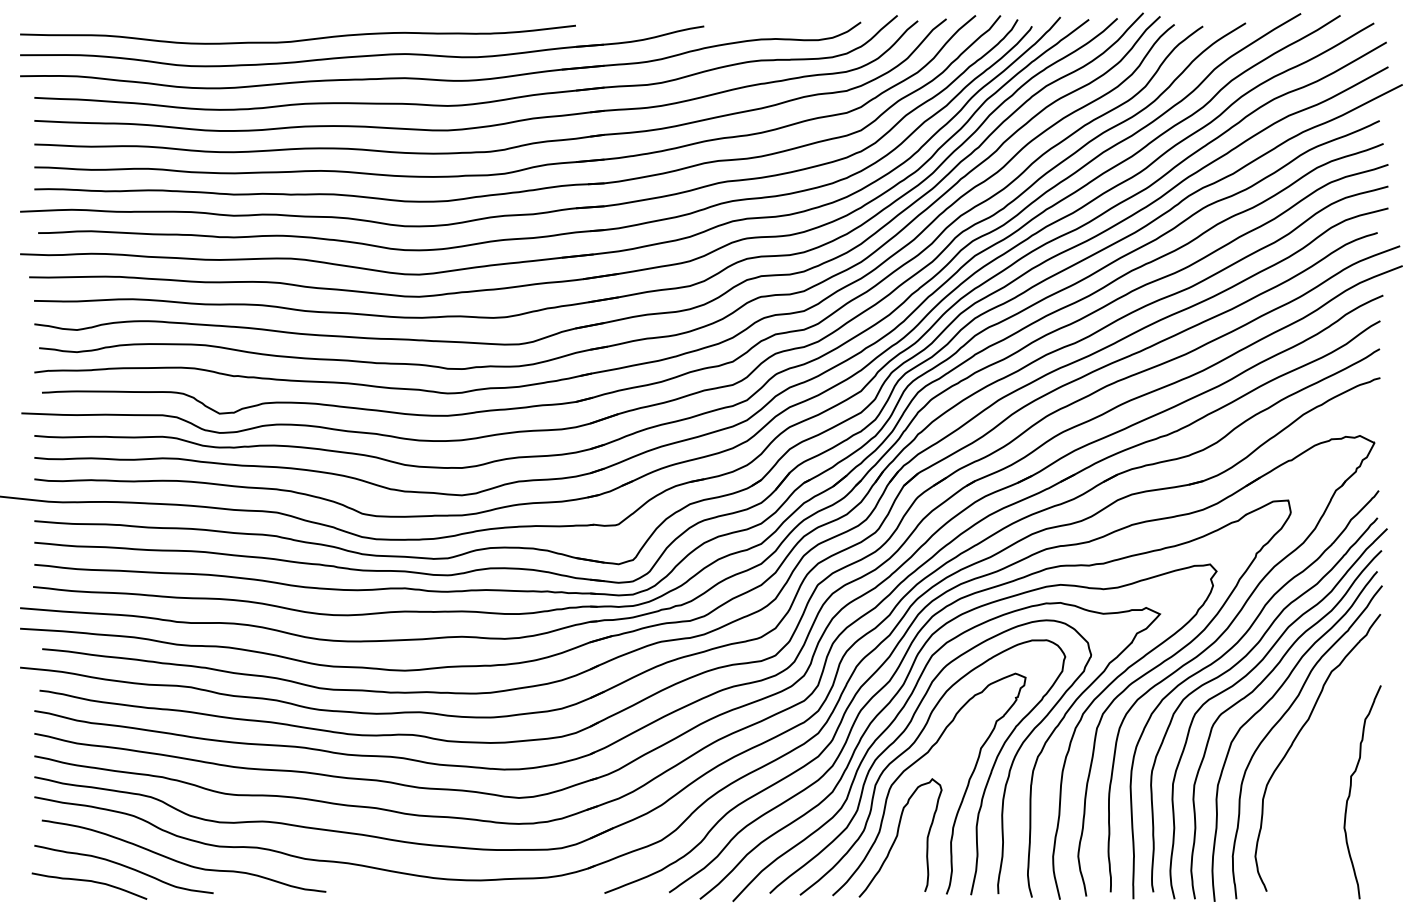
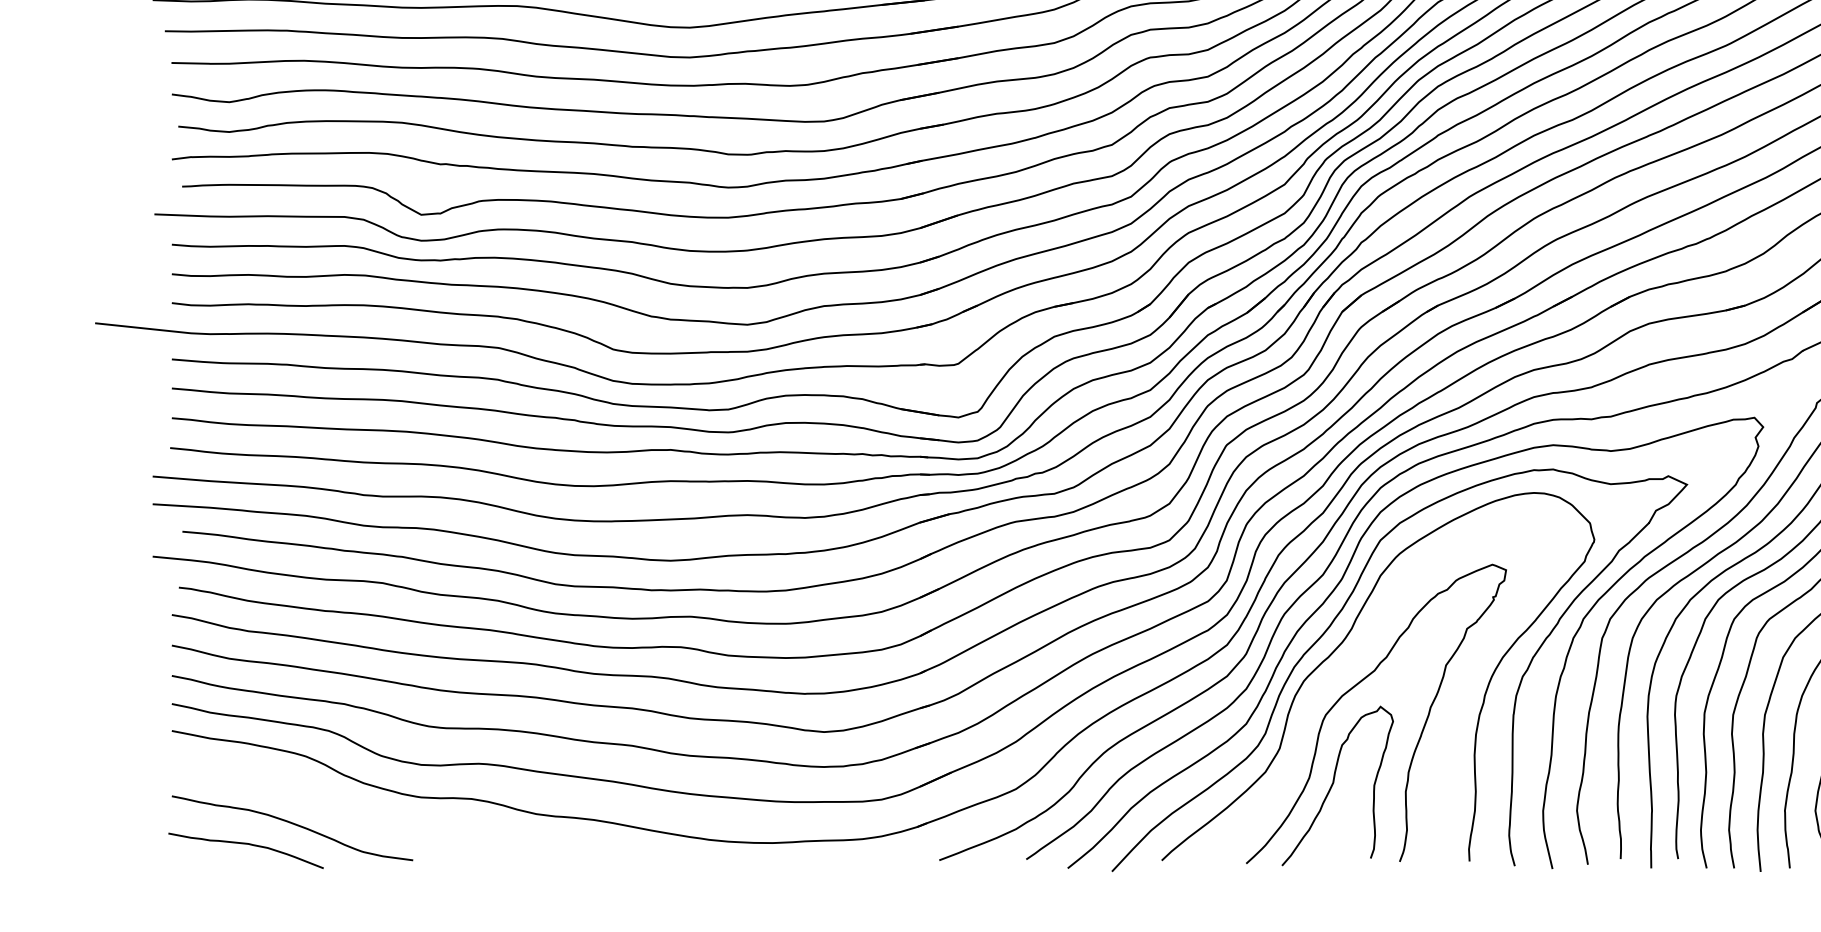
curve: (910, 748) -> (1351, 665), removed
curve: (180, 861) -> (368, 817), removed

